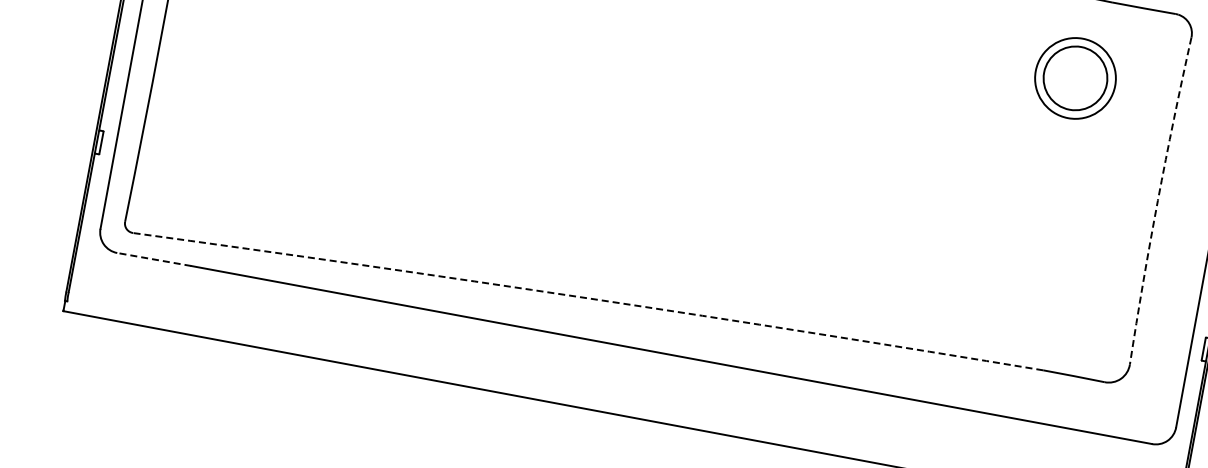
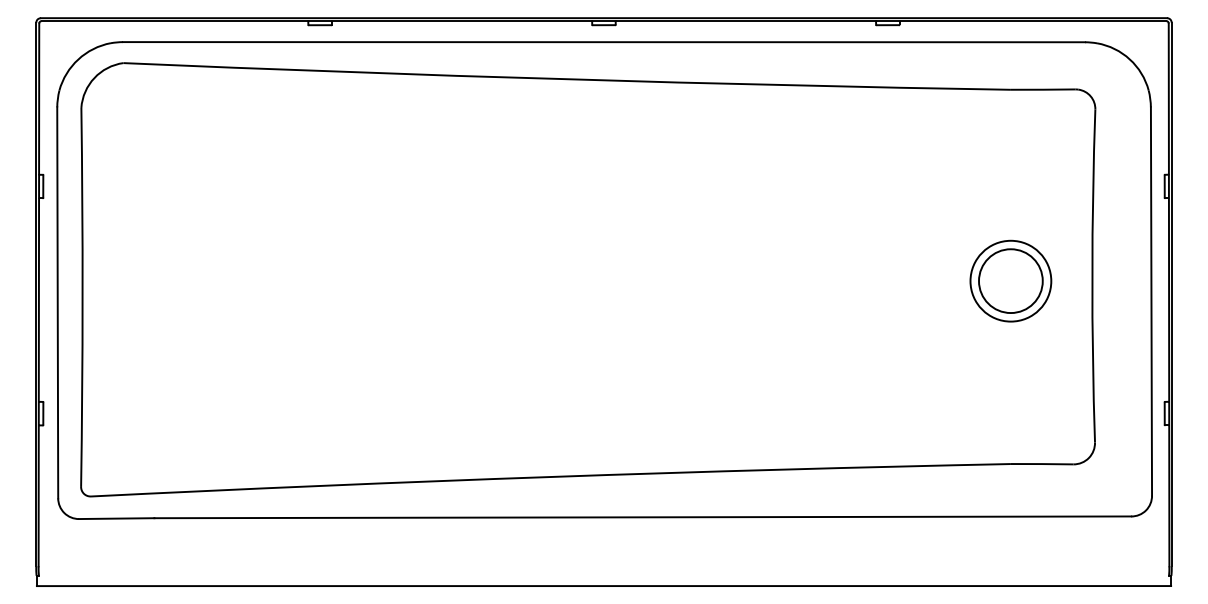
part: (1075, 77) -> (1010, 280), moved
arc: (1157, 201) -> (1092, 276), dashed -> solid
line: (154, 259) -> (116, 518), dashed -> solid
arc: (588, 297) -> (550, 476), dashed -> solid

